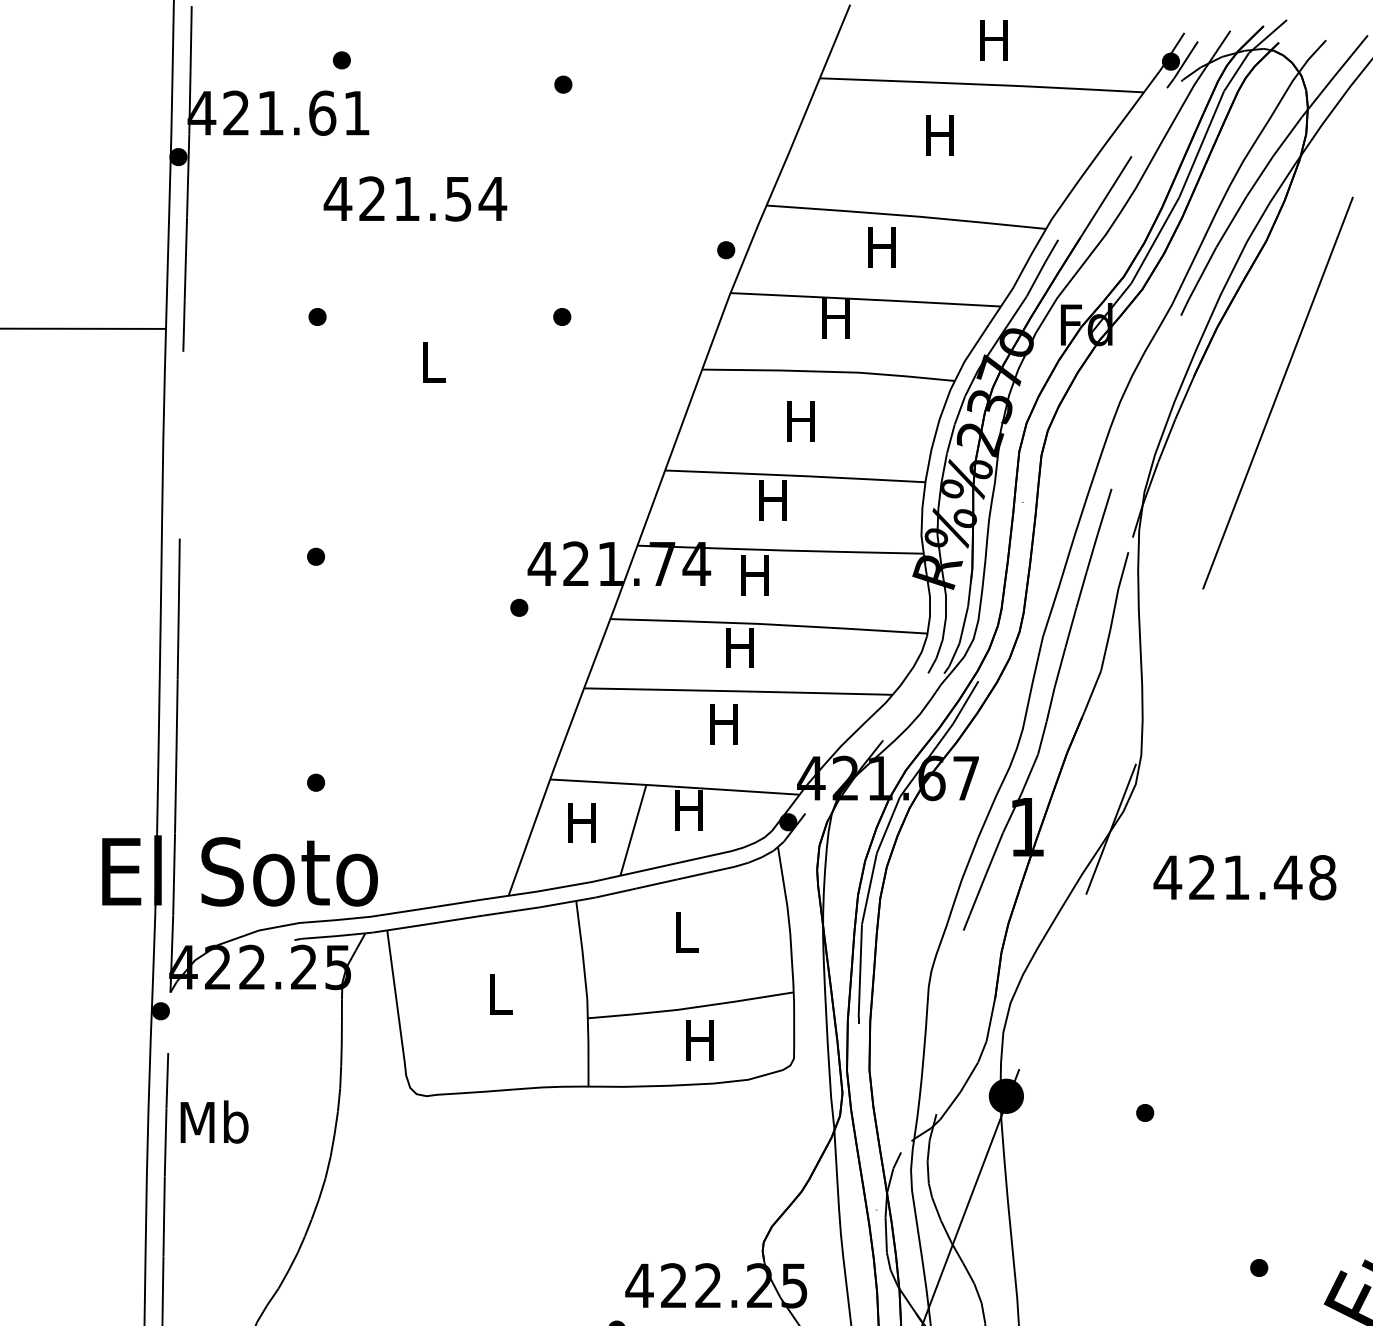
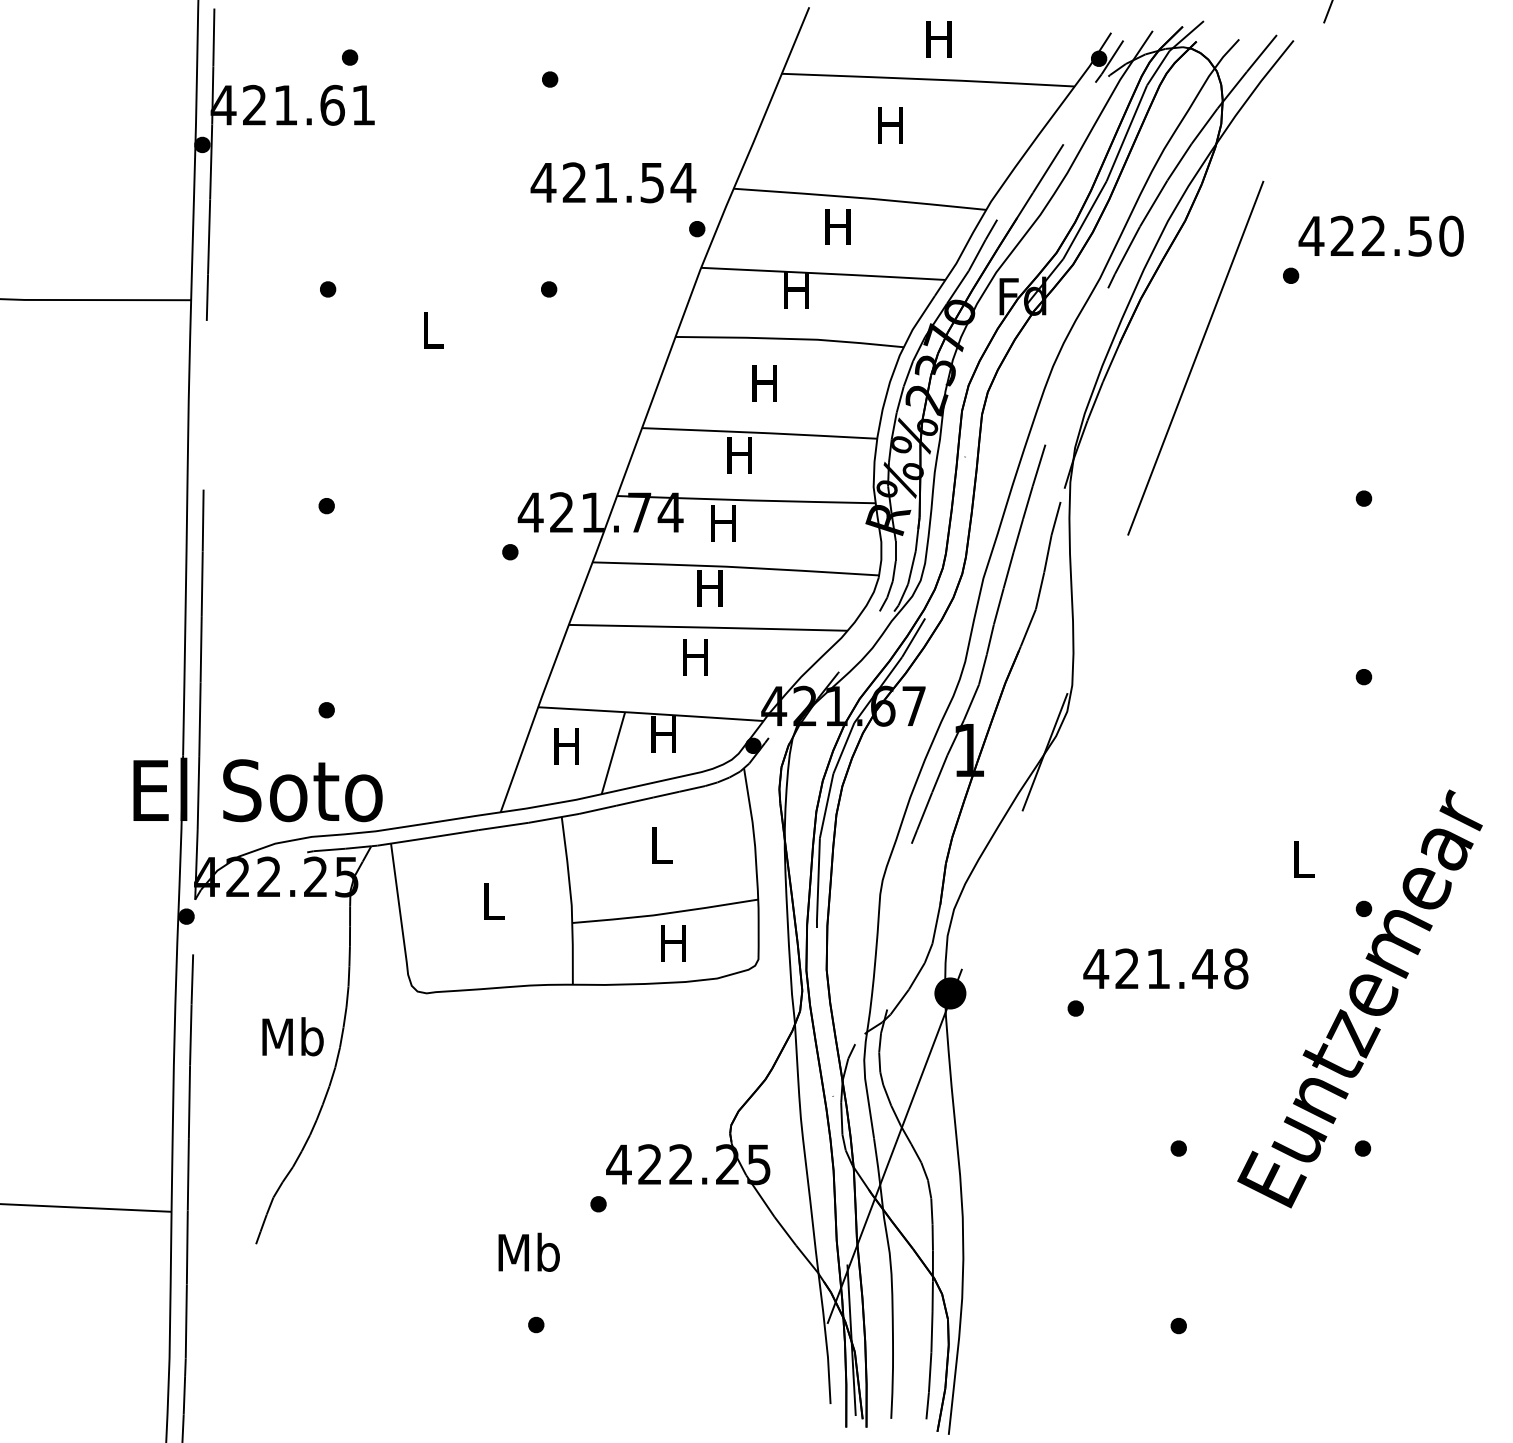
text: (415, 198) -> (613, 182), moved
text: (1244, 877) -> (1165, 968), moved
text: (213, 1121) -> (292, 1036), moved

